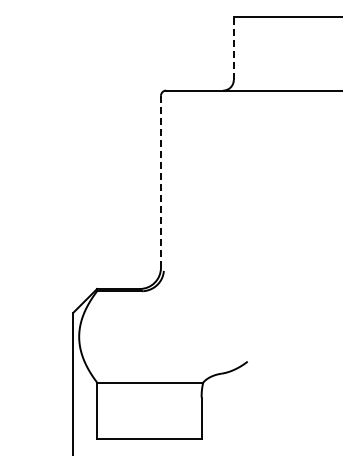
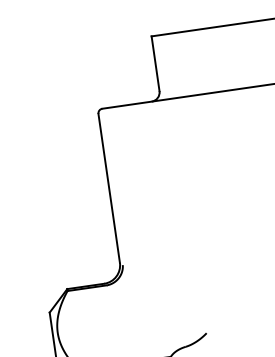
line: (233, 48) -> (155, 63), dashed -> solid
line: (160, 181) -> (108, 188), dashed -> solid

